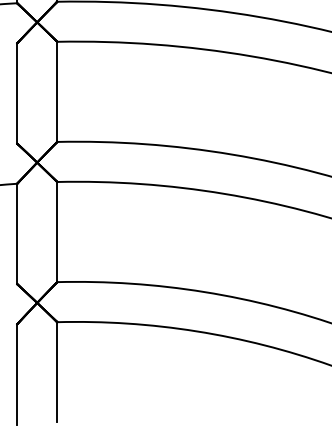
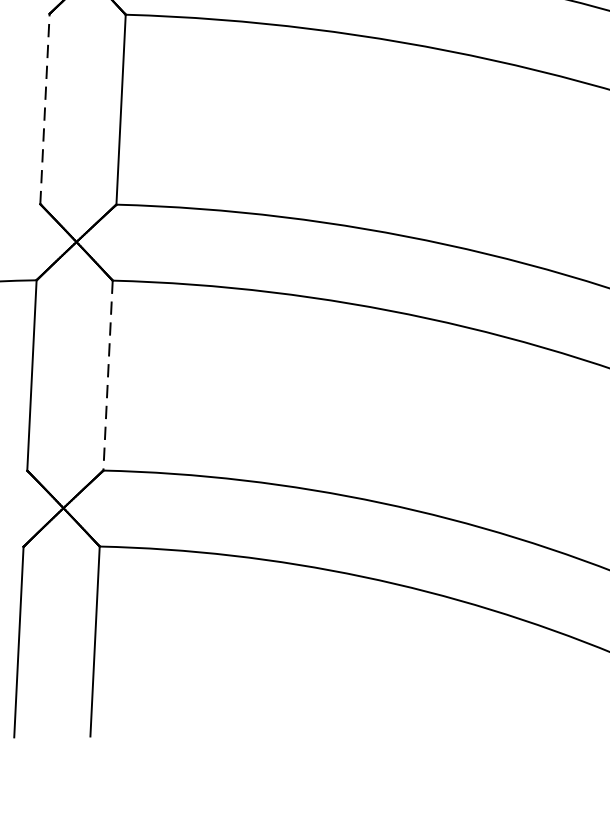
line: (17, 93) -> (45, 109), solid -> dashed
line: (57, 232) -> (108, 376), solid -> dashed

